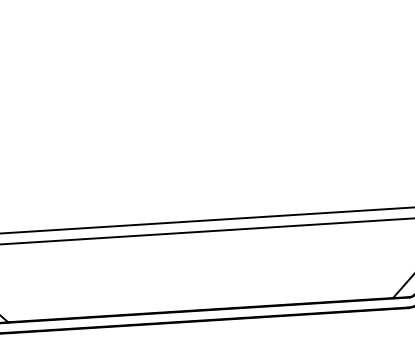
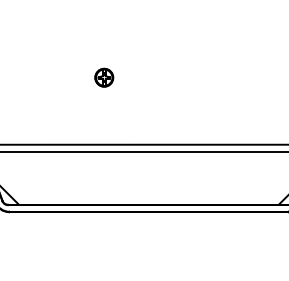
part: (122, 125) -> (104, 77), added

